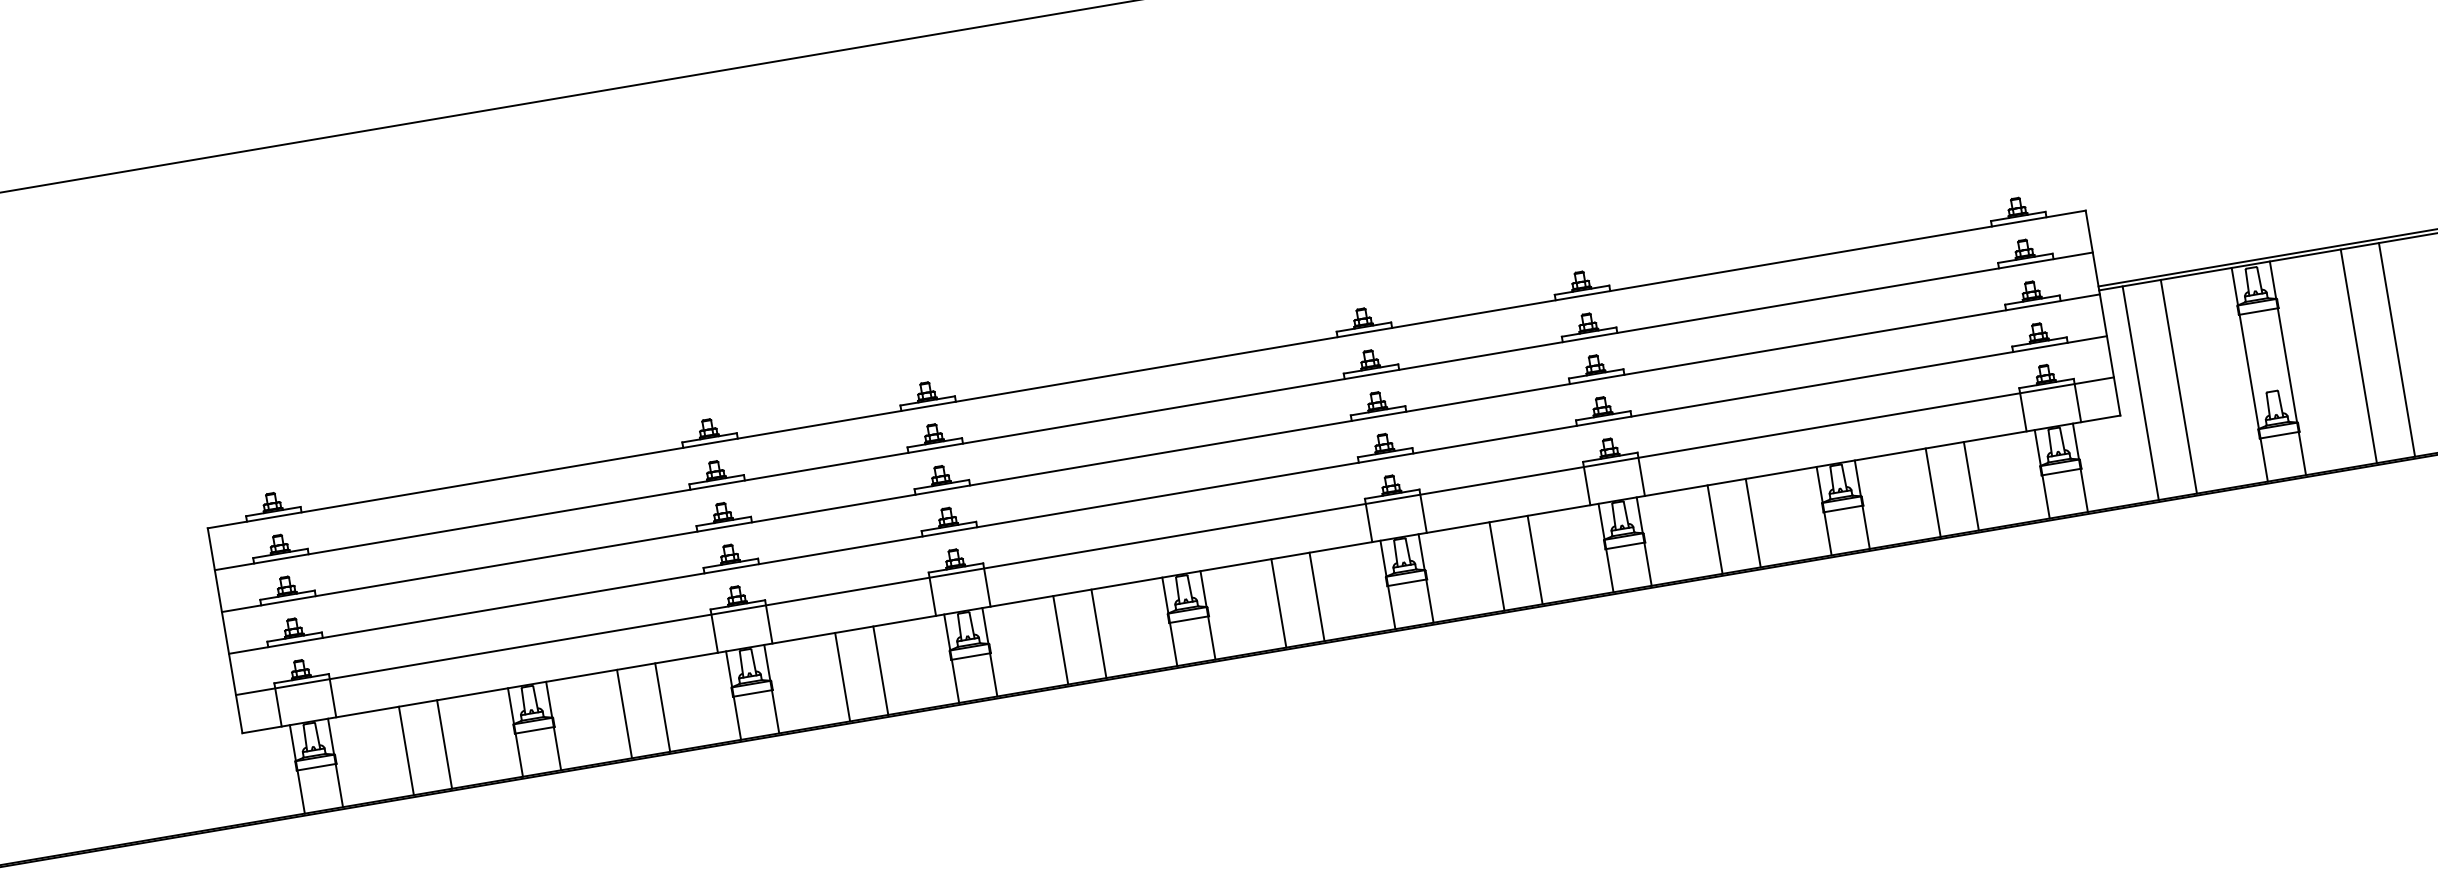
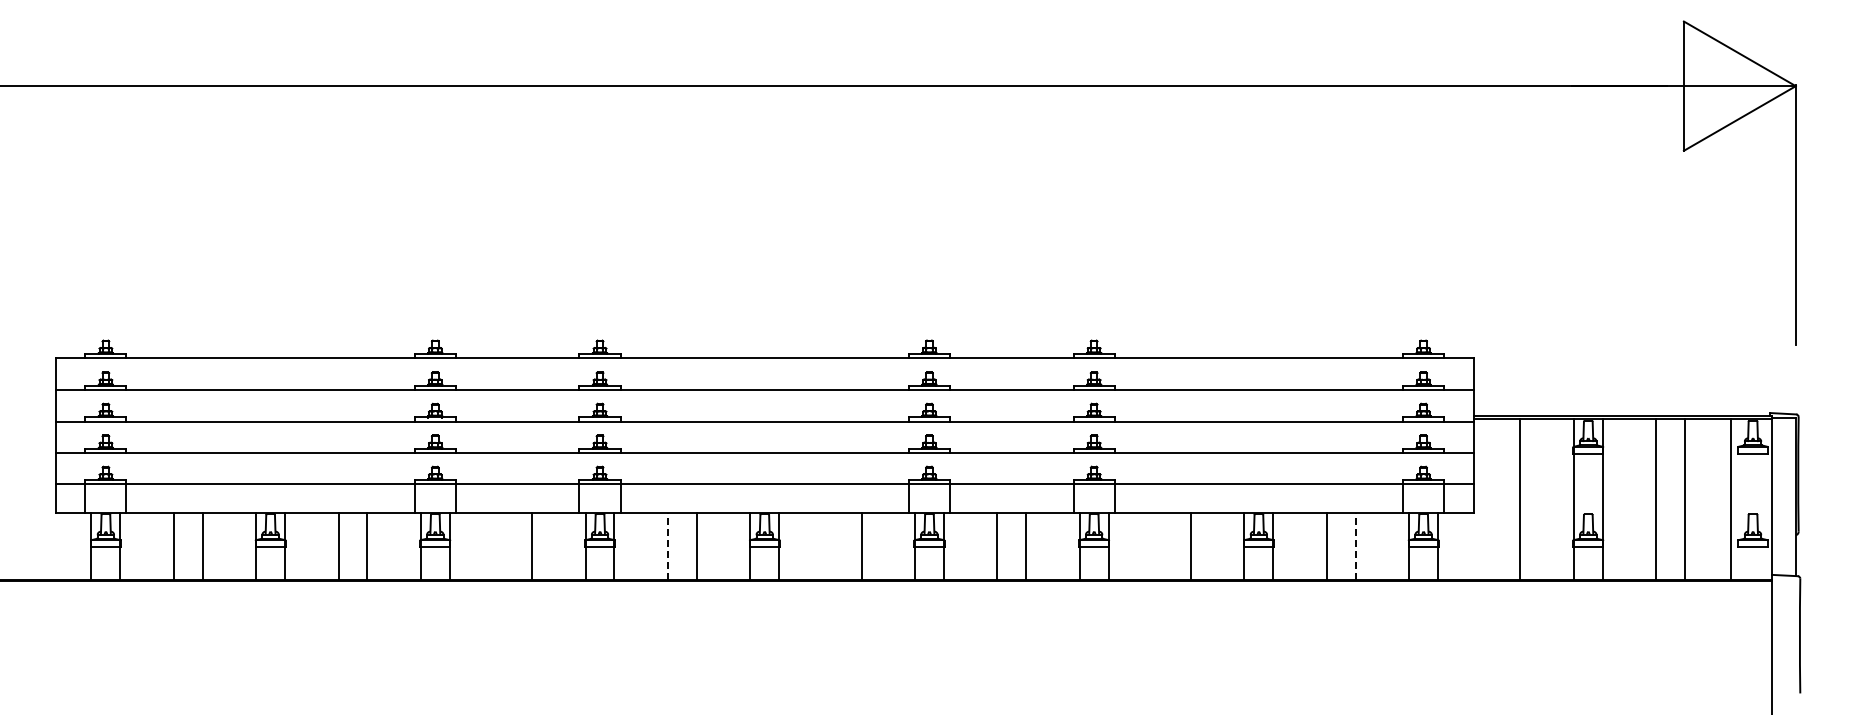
line: (2140, 392) -> (1491, 498), removed
line: (1971, 486) -> (1355, 546), solid -> dashed
line: (1715, 529) -> (1162, 546), removed
line: (1278, 603) -> (832, 546), removed
line: (1060, 640) -> (667, 546), solid -> dashed
line: (842, 677) -> (503, 546), removed

